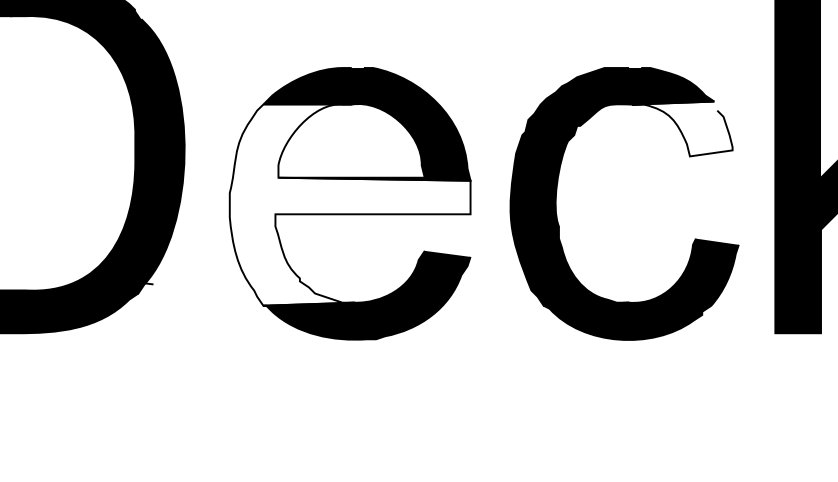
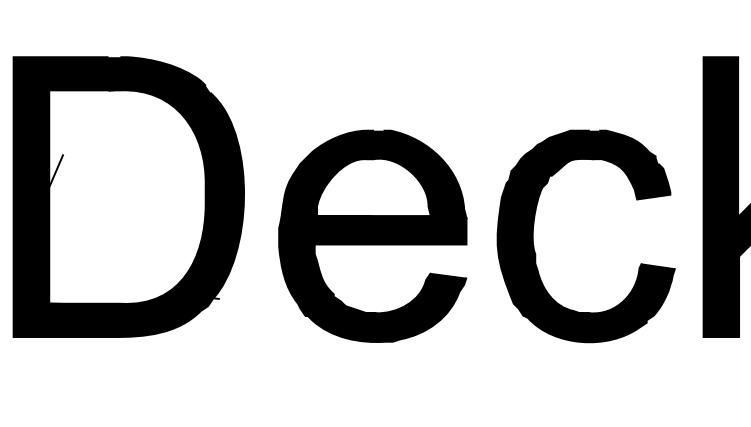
fill: (682, 128) -> (631, 177), added
fill: (349, 205) -> (372, 237), added

